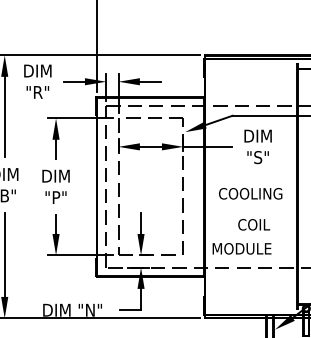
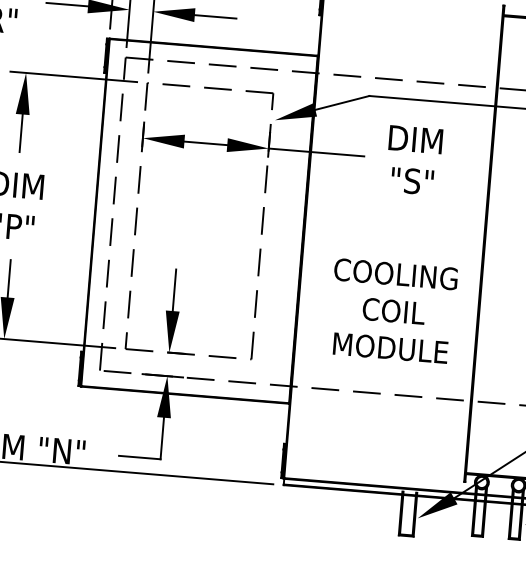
text: (250, 193) -> (395, 273), moved
text: (241, 248) -> (389, 347), moved

